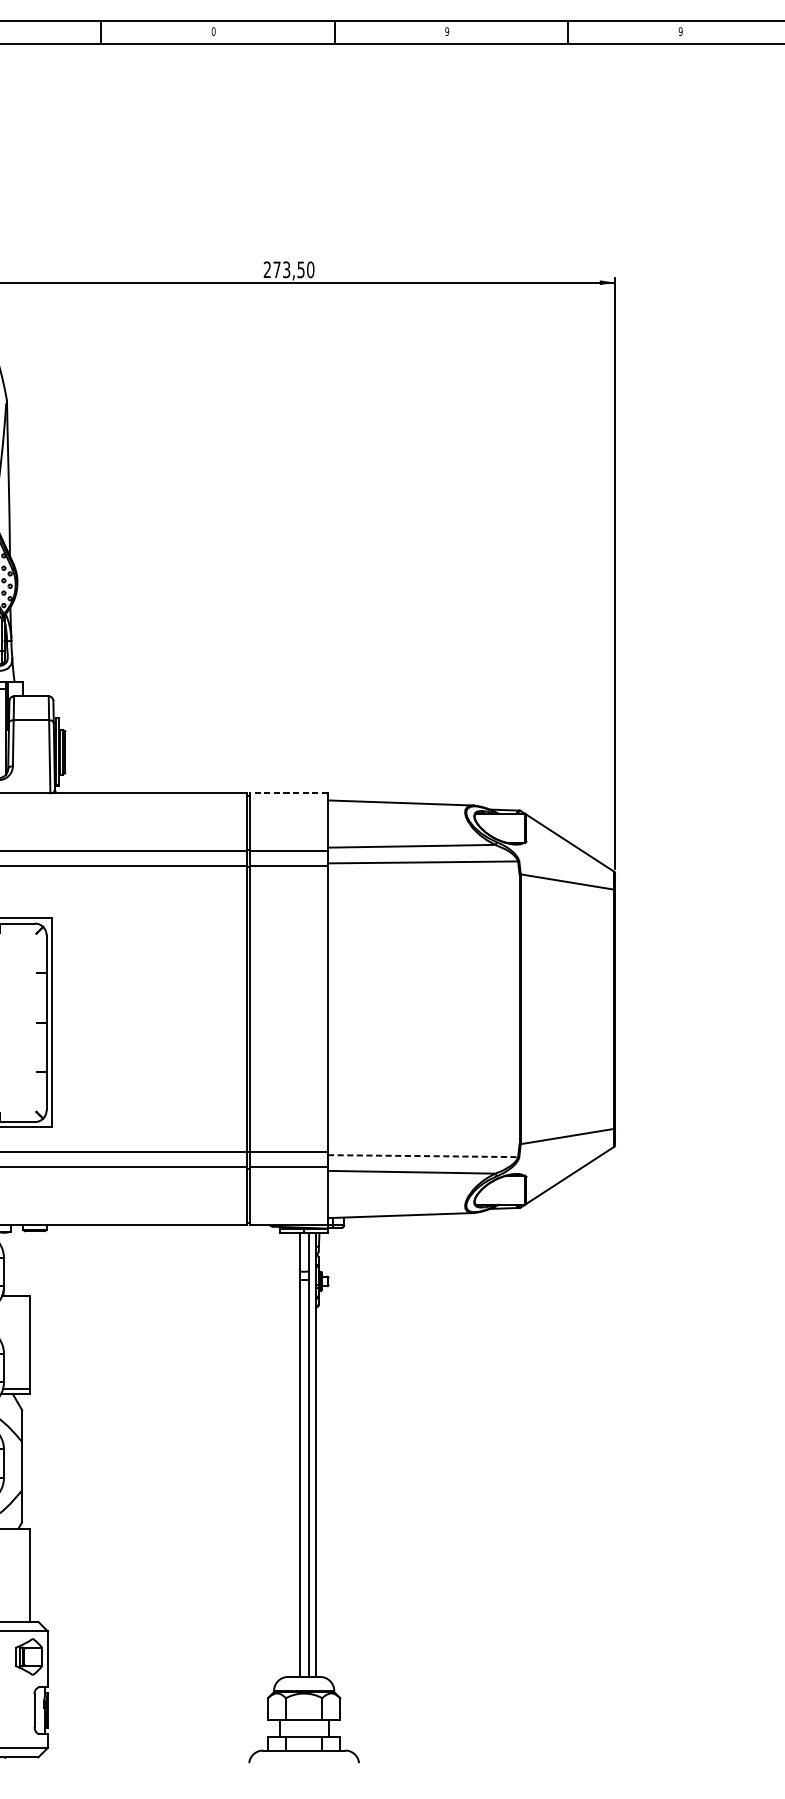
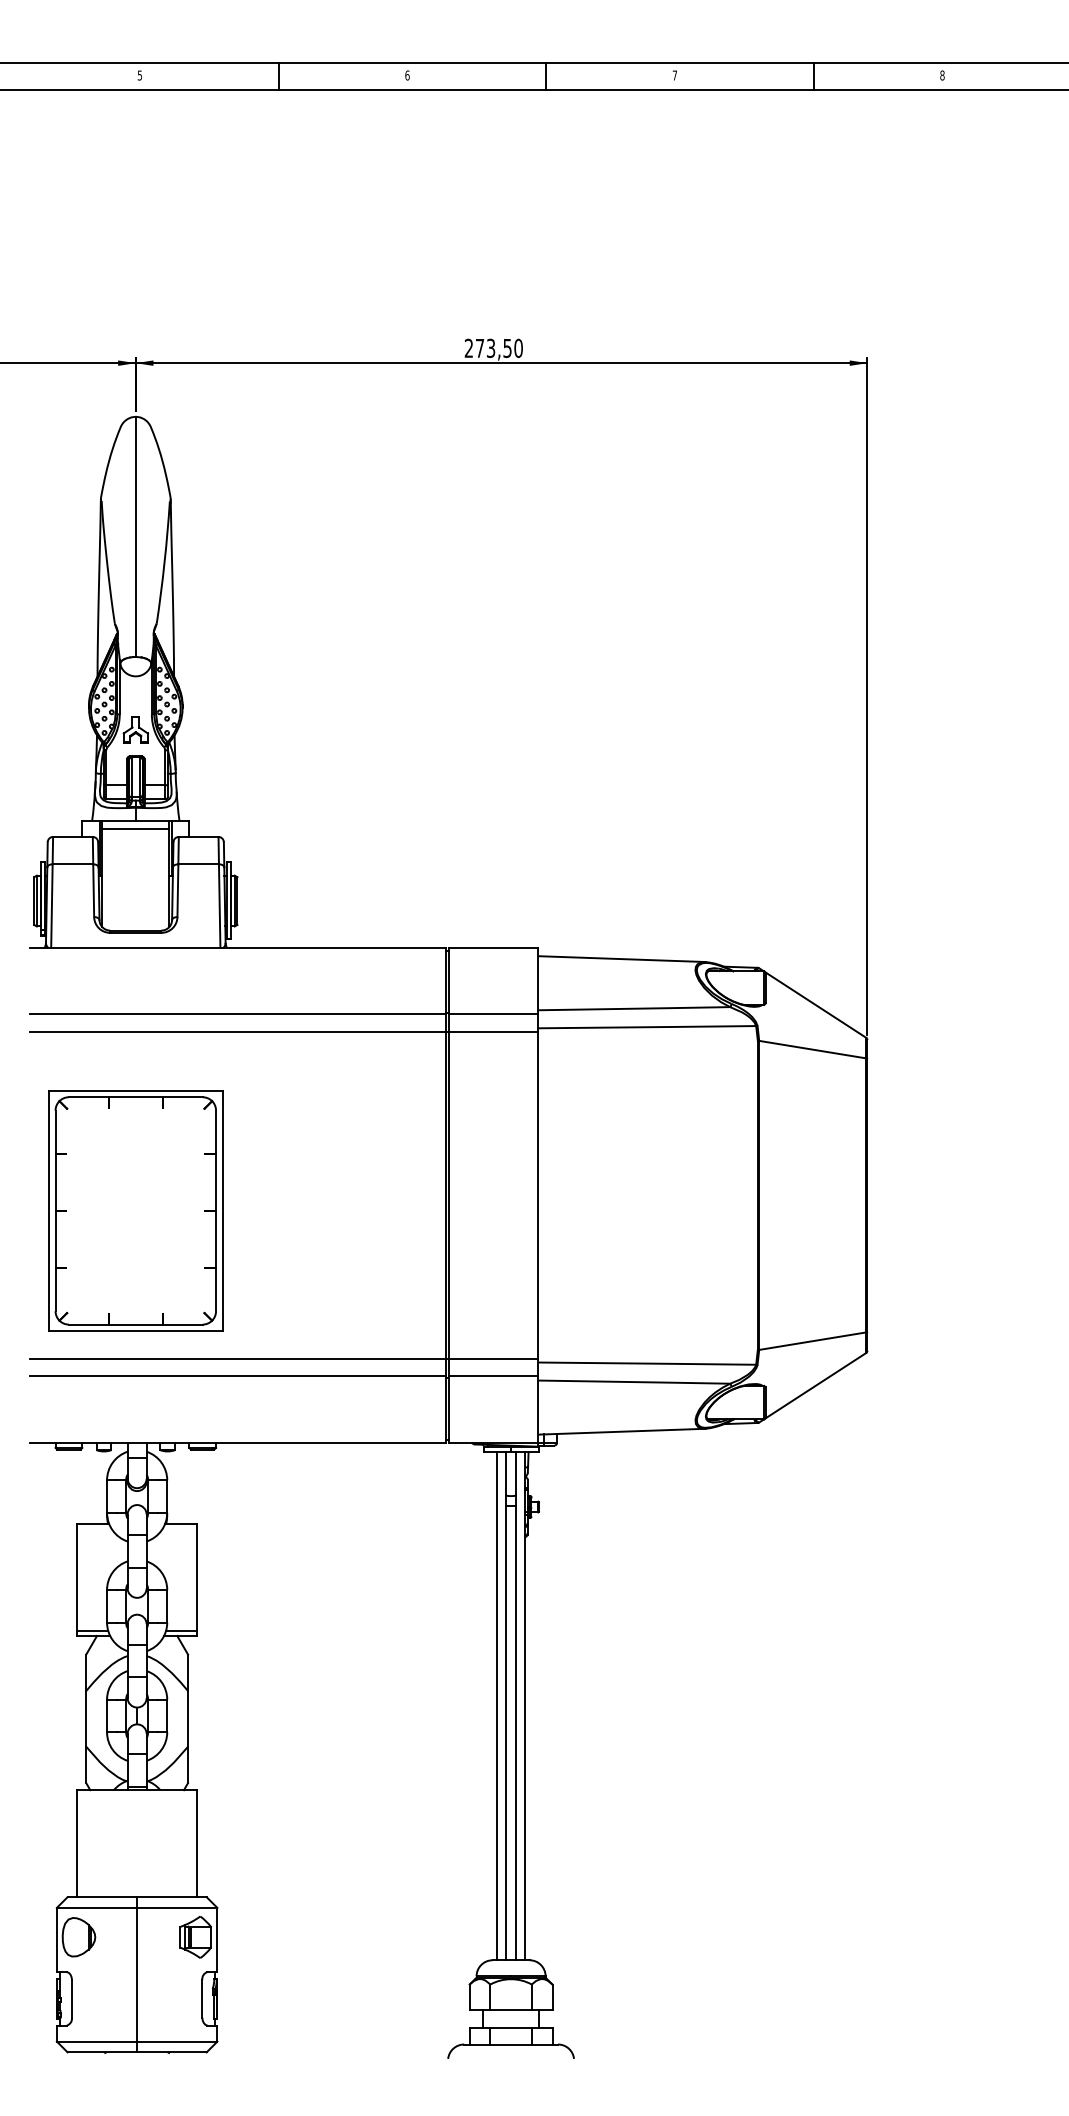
text: (213, 31) -> (407, 75), 0 -> 6
text: (446, 31) -> (674, 75), 9 -> 7
text: (680, 31) -> (942, 75), 9 -> 8
line: (288, 792) -> (493, 947), dashed -> solid
line: (423, 1156) -> (647, 1363), dashed -> solid
line: (292, 1455) -> (497, 1706), added

